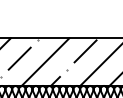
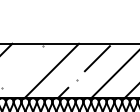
line: (19, 58) -> (22, 66), removed

